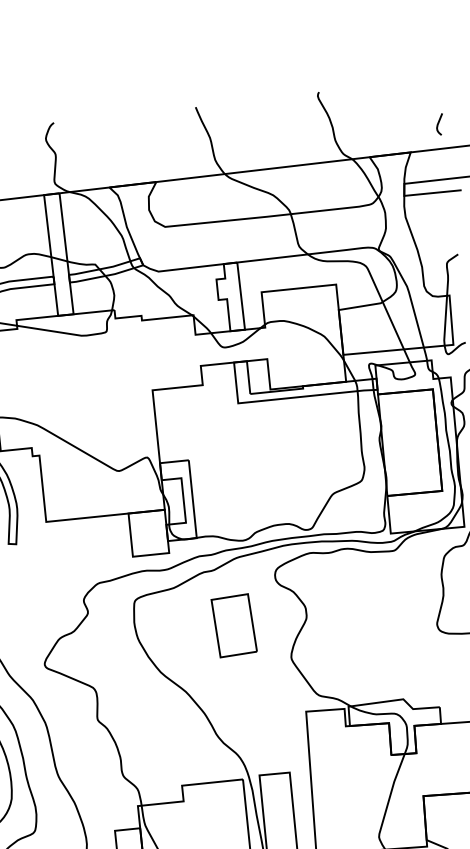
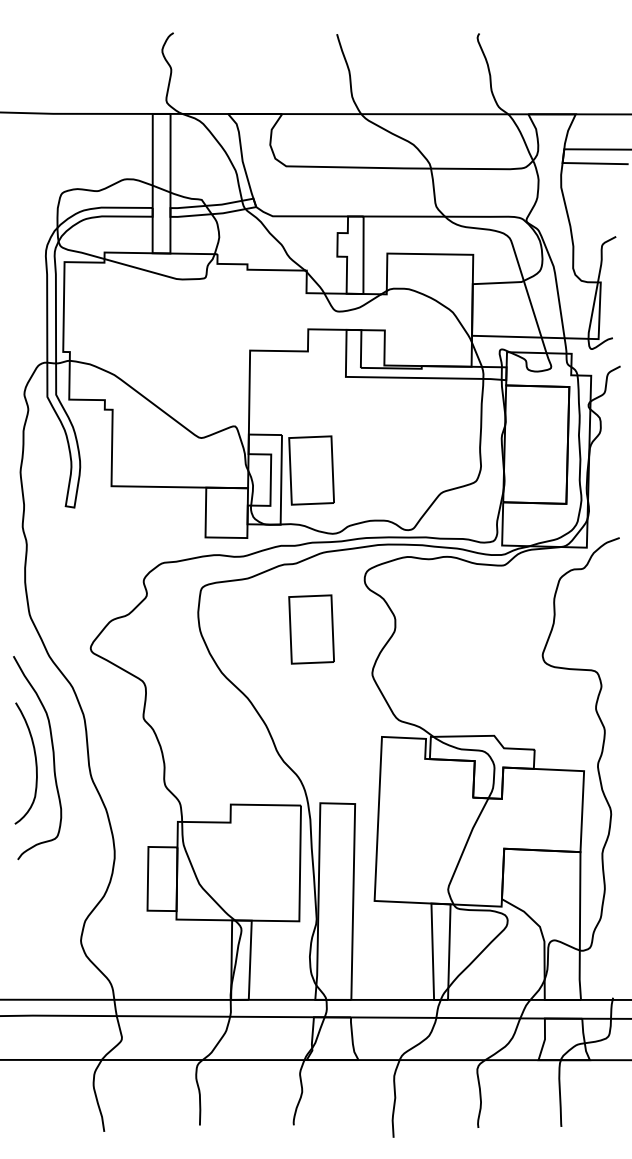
curve: (438, 124) -> (611, 86), removed
part: (217, 487) -> (311, 470), added

